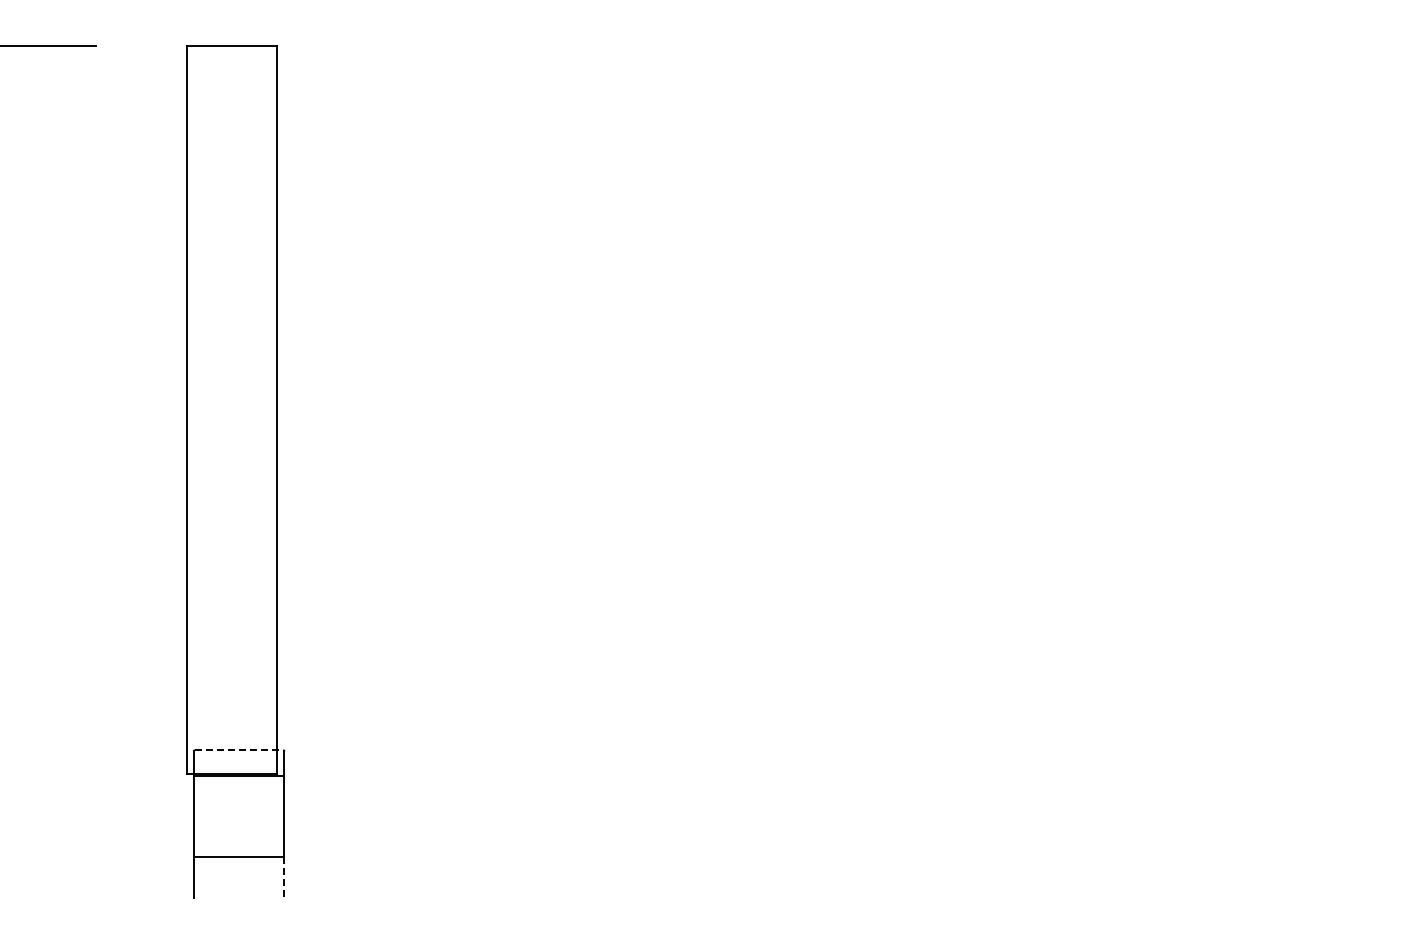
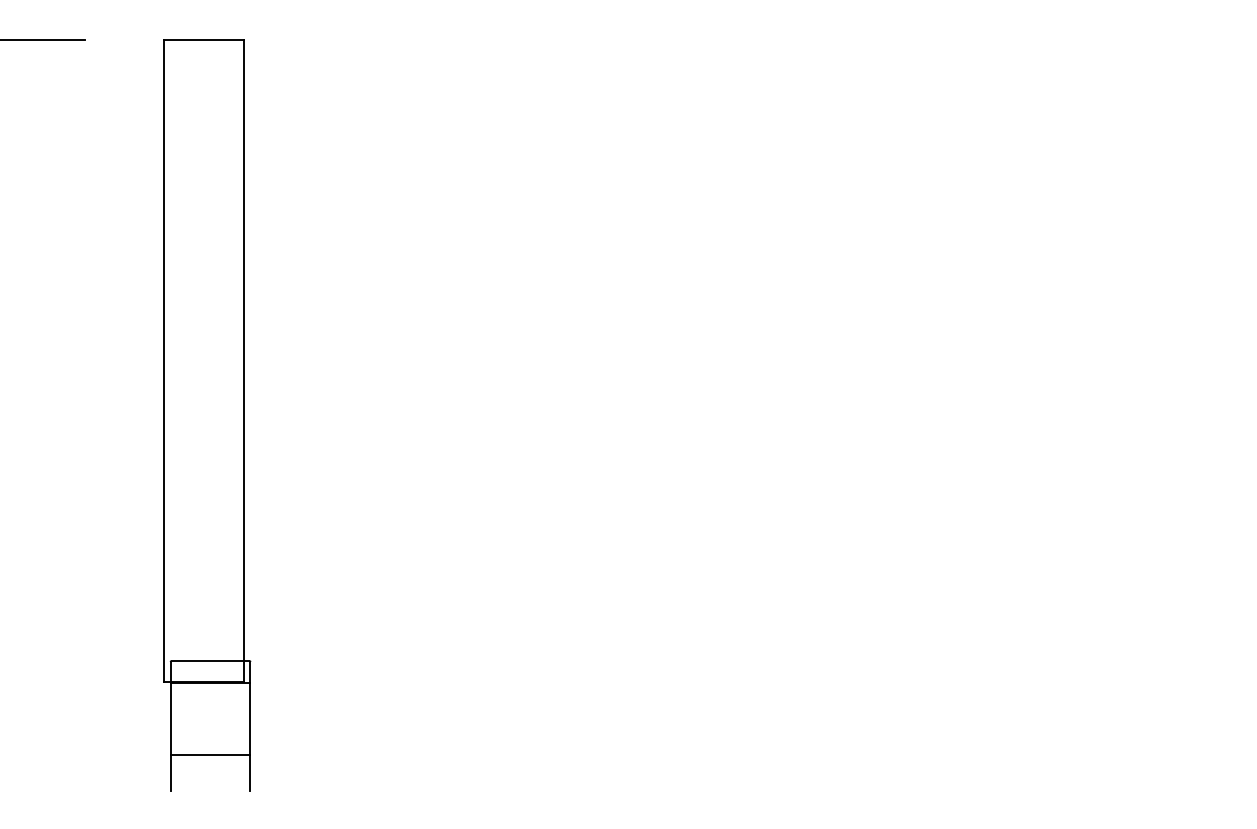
line: (239, 750) -> (210, 661), dashed -> solid
line: (284, 877) -> (250, 773), dashed -> solid

